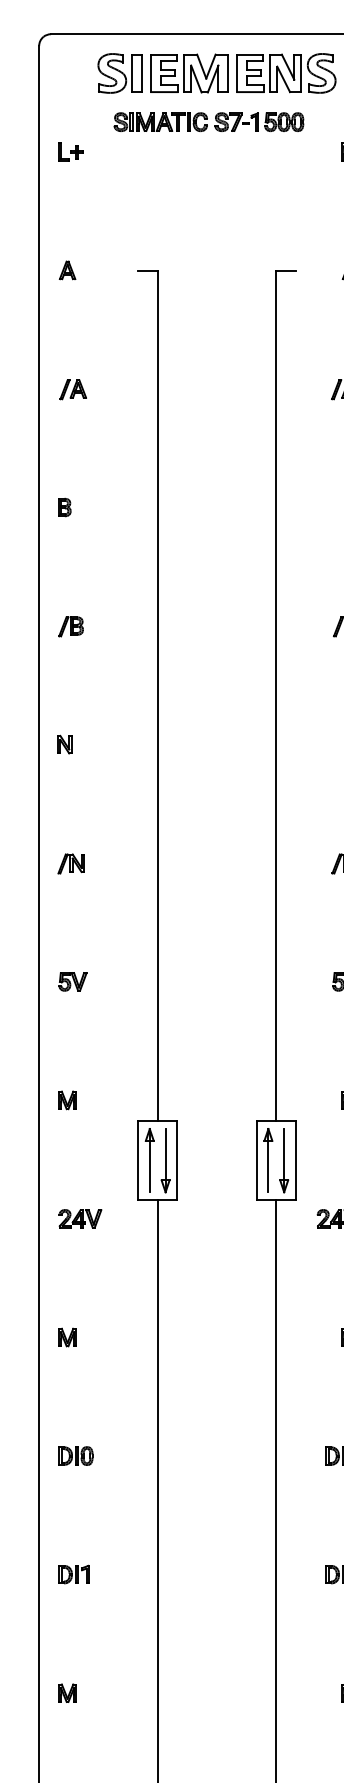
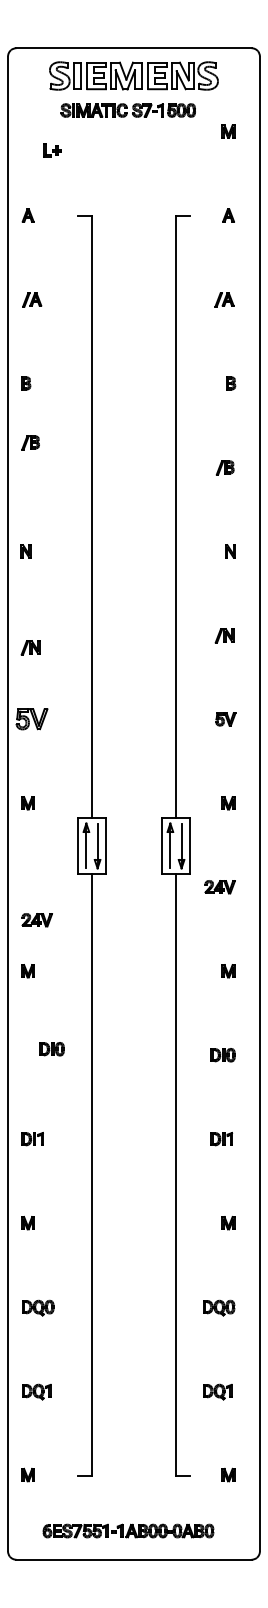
part: (70, 151) -> (52, 150), moved
part: (70, 626) -> (30, 442), moved
part: (70, 863) -> (30, 647), moved
part: (72, 982) -> (31, 719), size x1.6
part: (79, 1219) -> (36, 920), moved
part: (75, 1456) -> (51, 1049), moved

